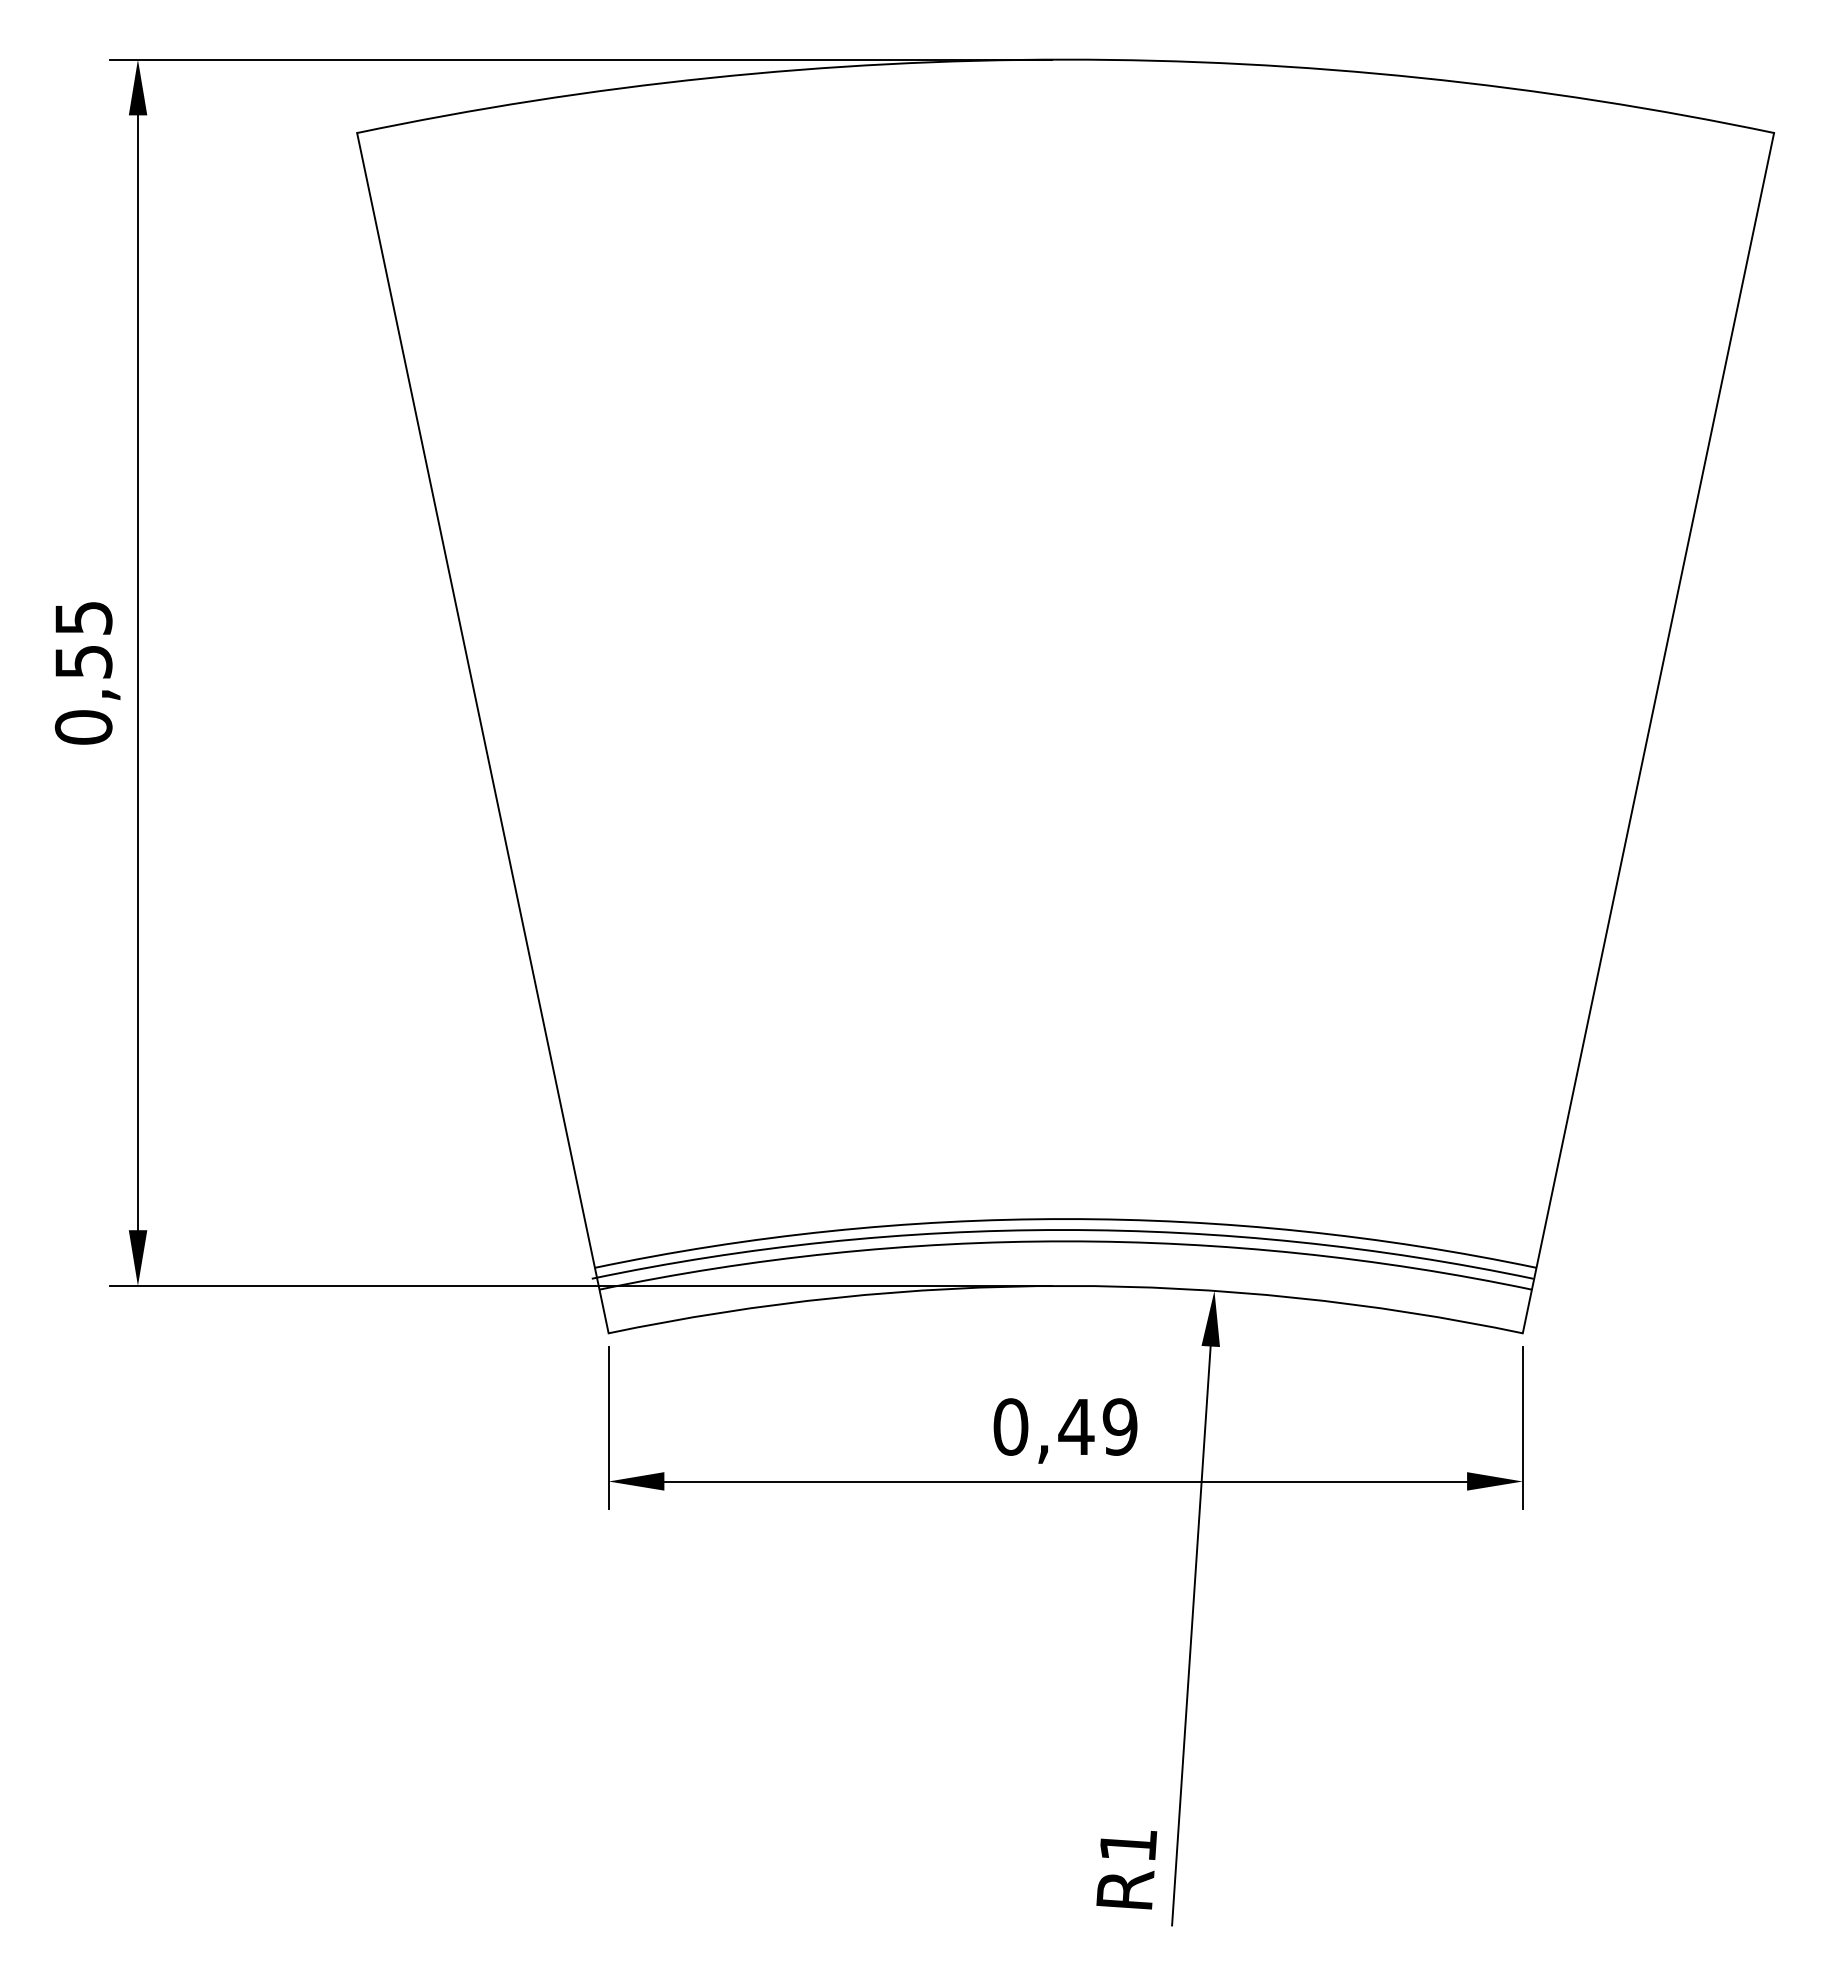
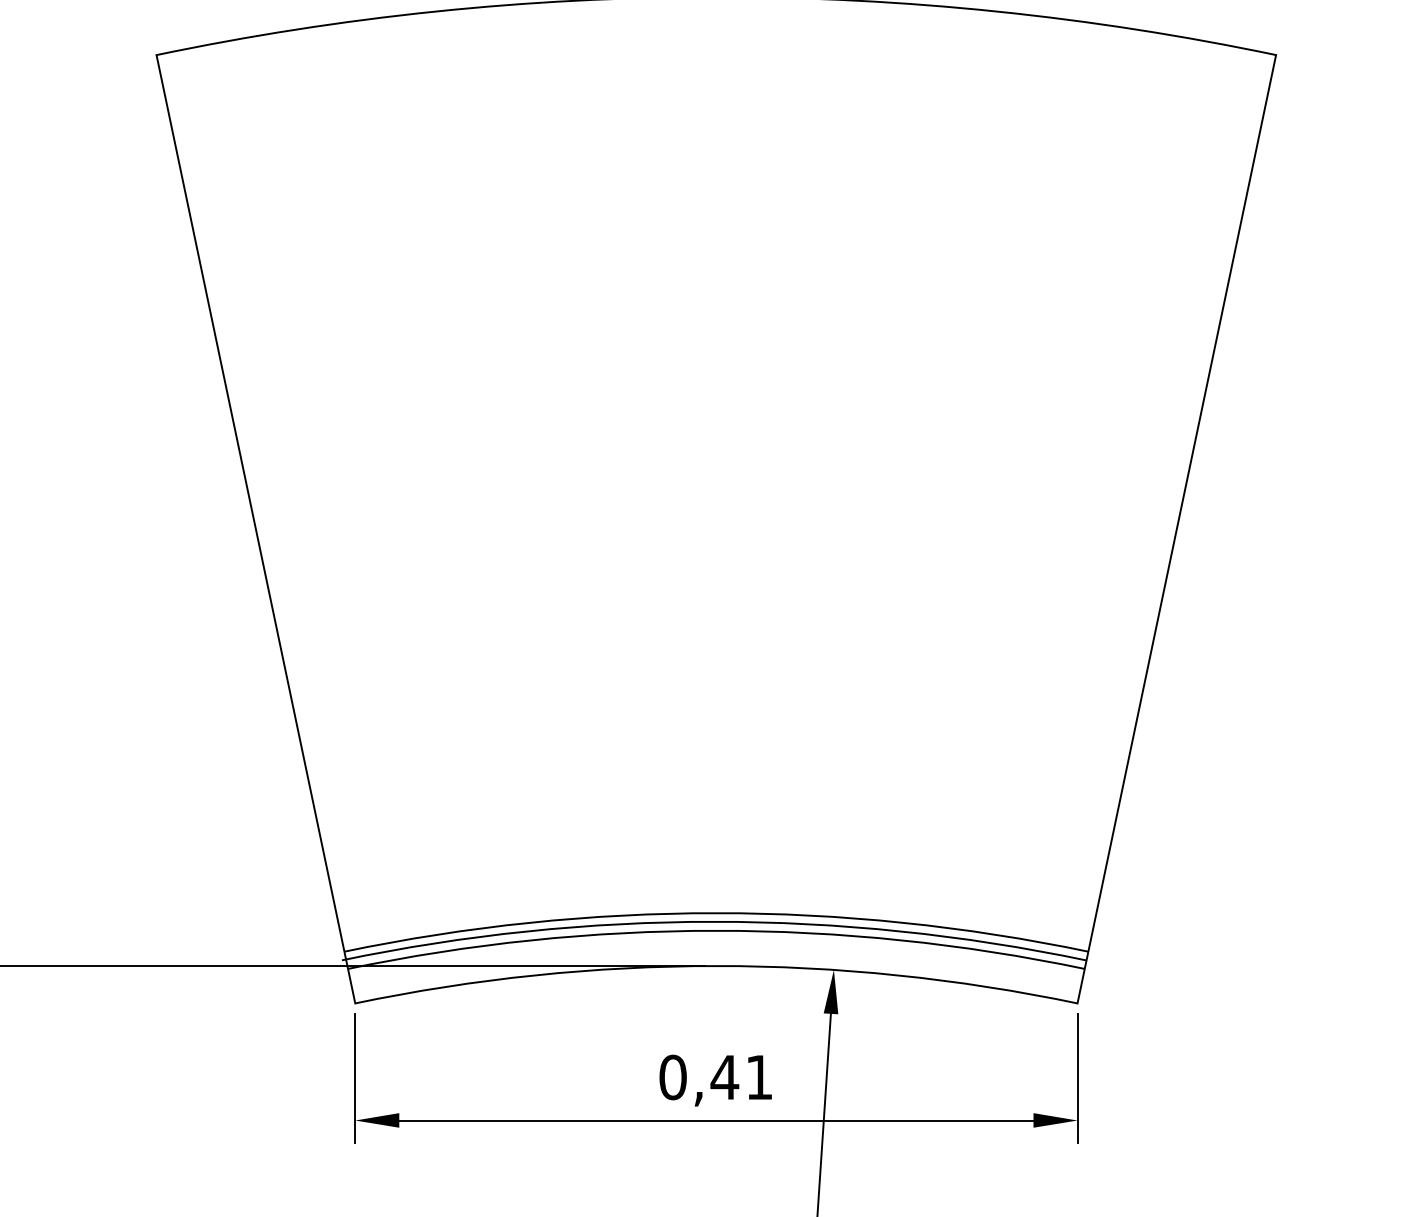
text: (1119, 1426) -> (758, 1077), 0,49 -> 0,41

